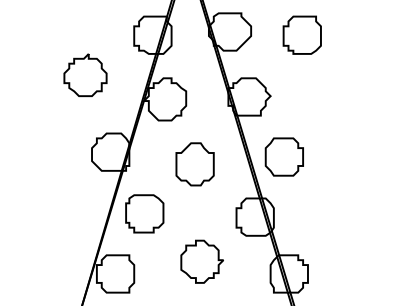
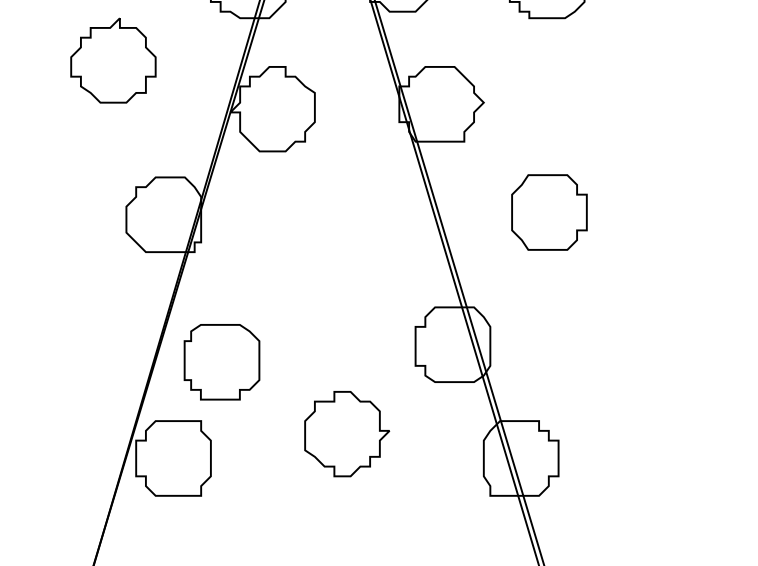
part: (283, 156) -> (547, 211), moved
part: (194, 164) -> (331, 239), removed
part: (144, 213) -> (221, 361), moved

